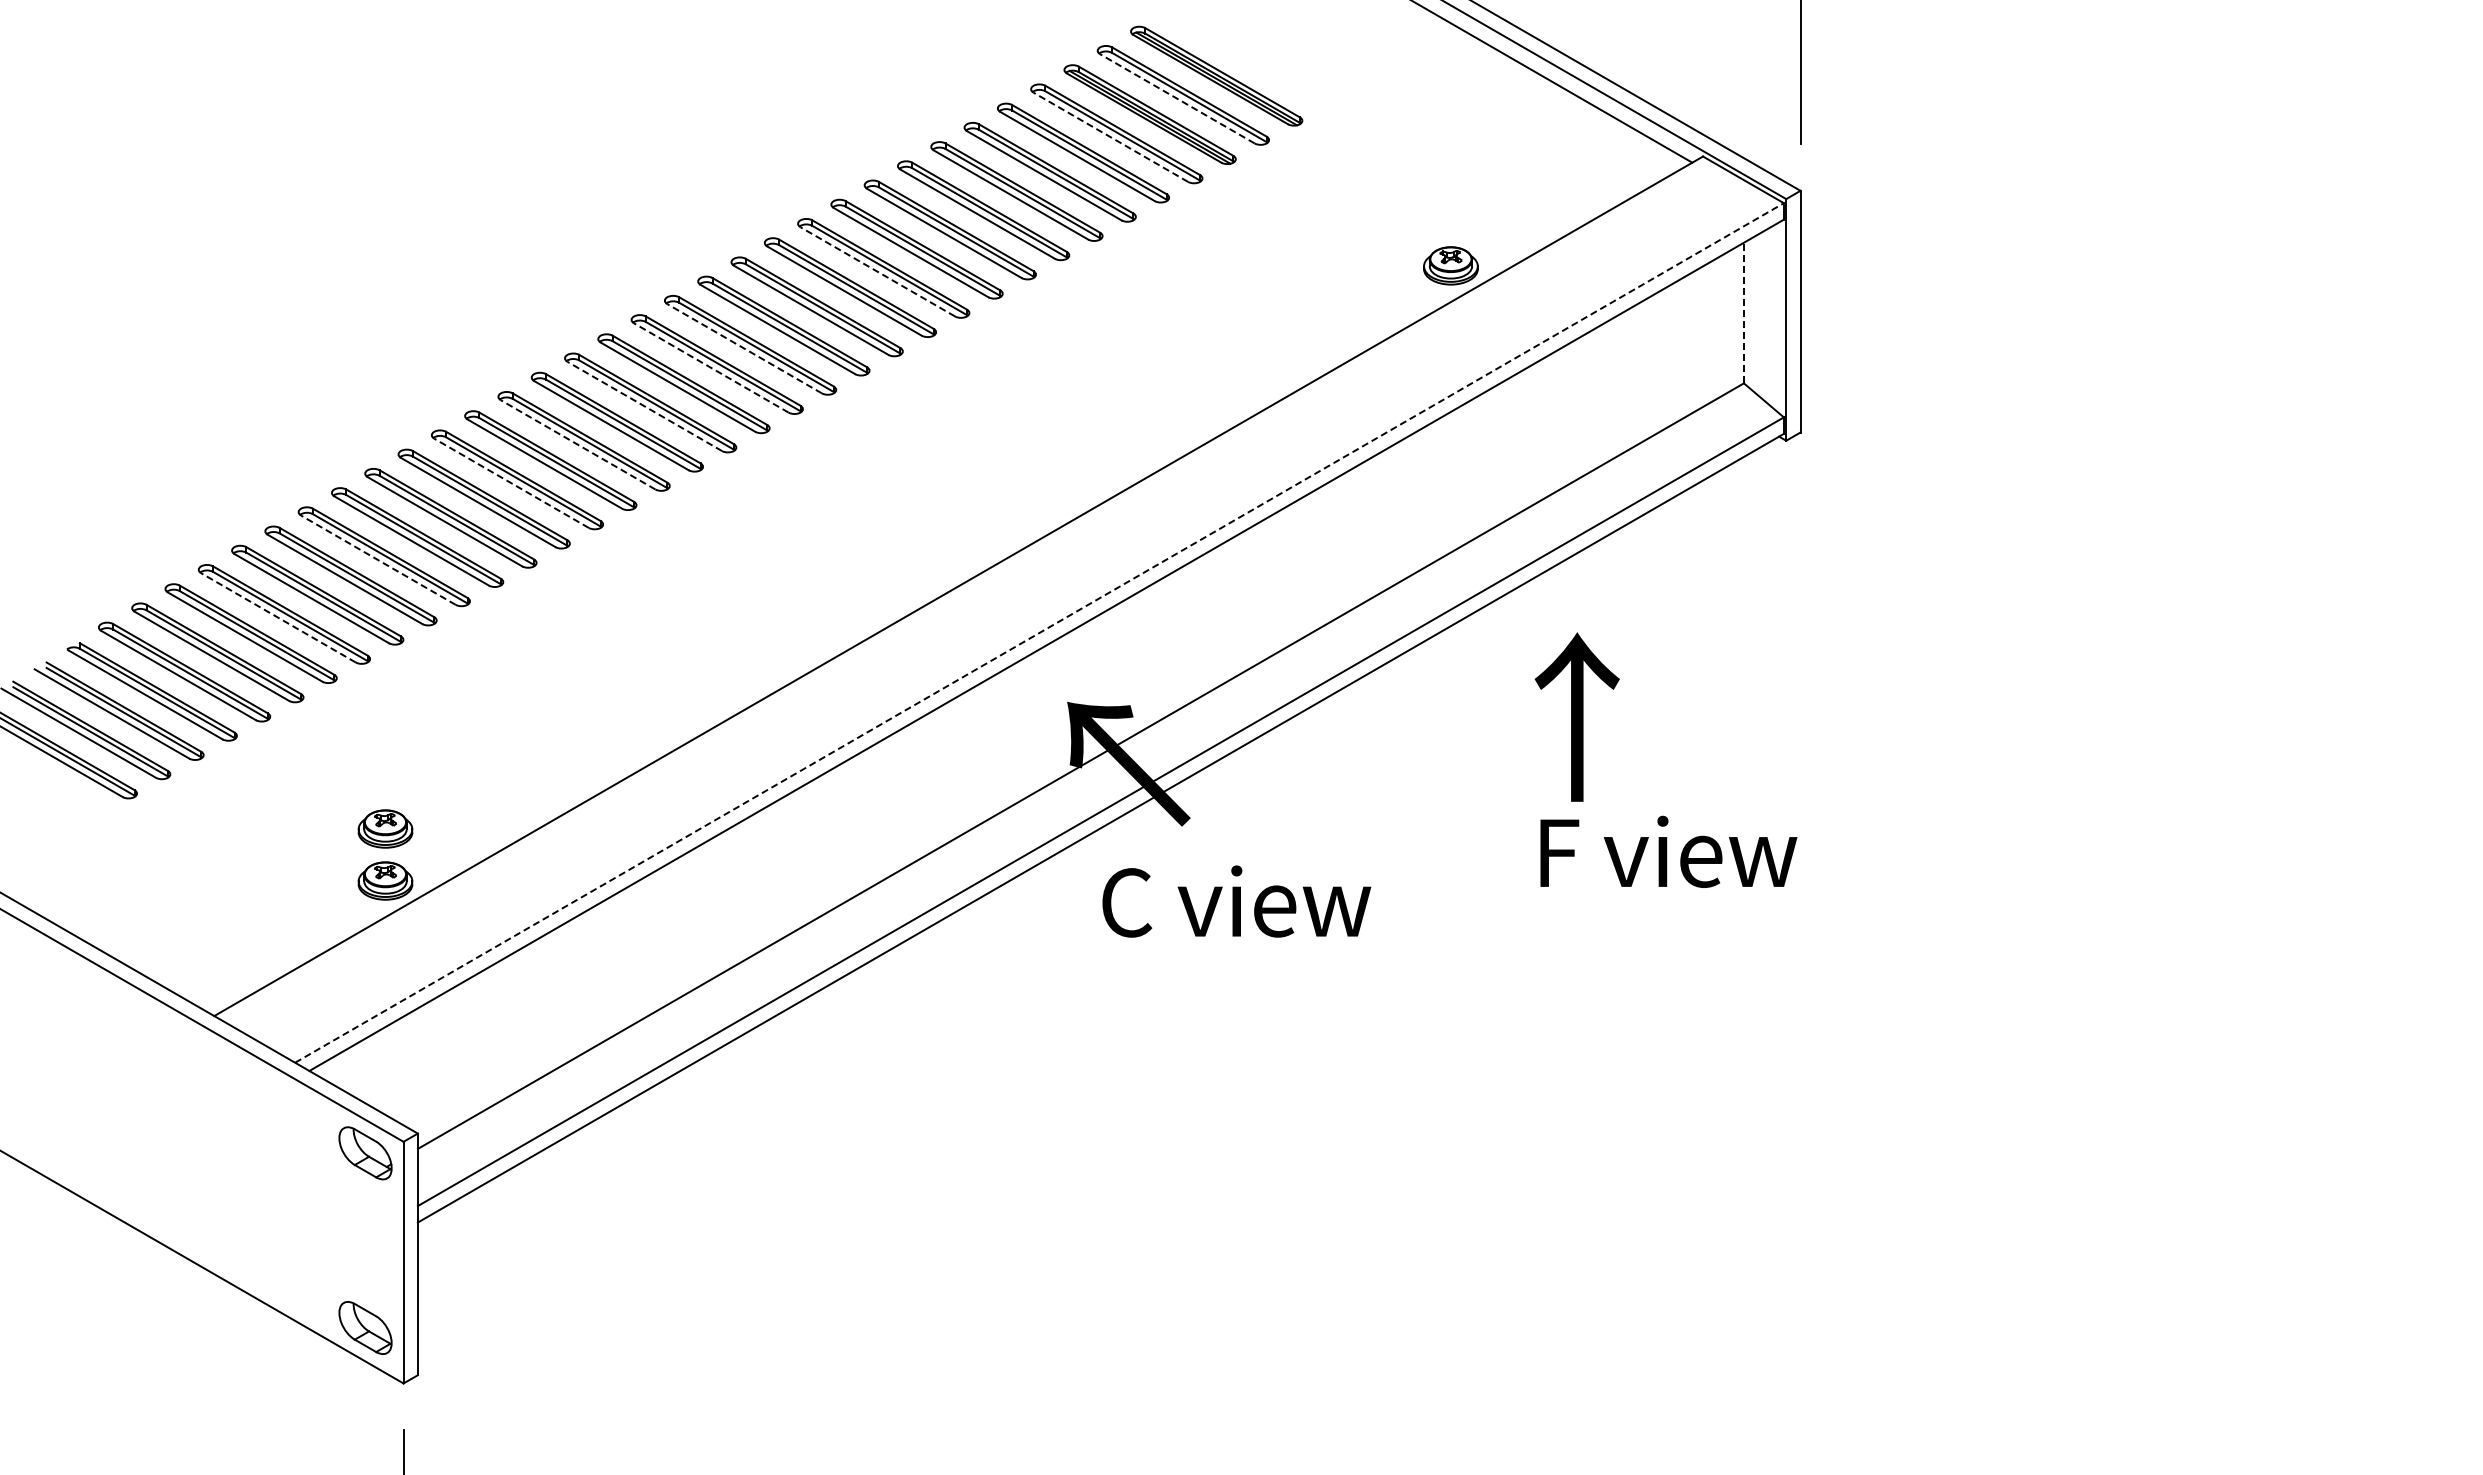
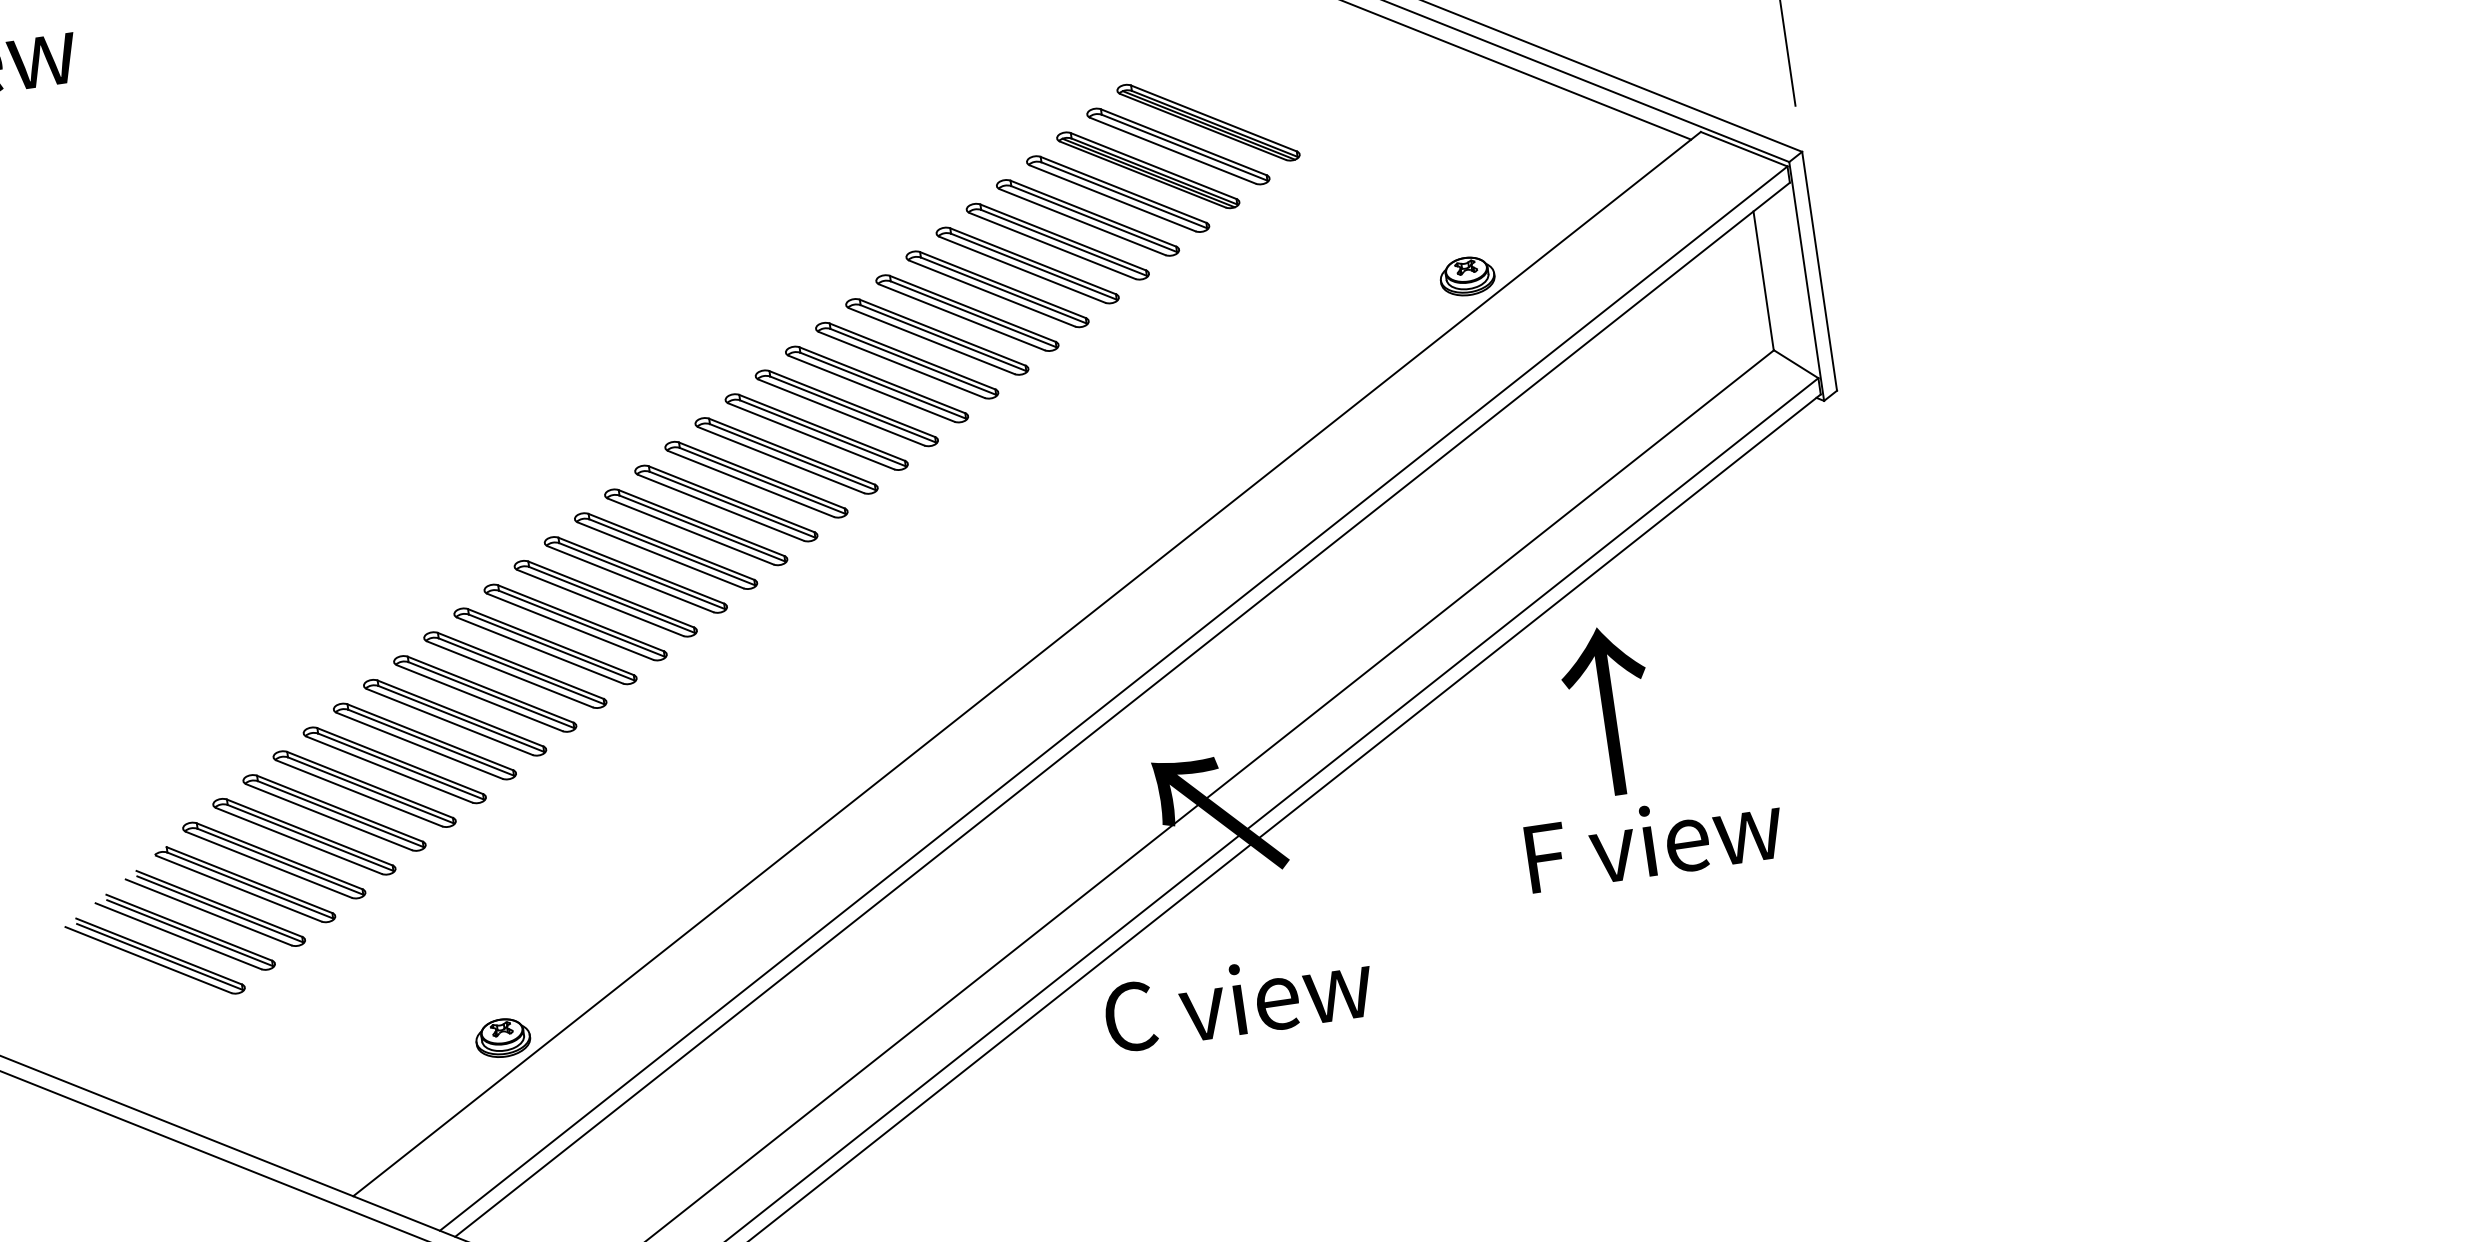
line: (1177, 98) -> (1173, 150), dashed -> solid
line: (1110, 137) -> (1112, 198), dashed -> solid
line: (877, 271) -> (901, 364), dashed -> solid
line: (1743, 312) -> (1763, 280), dashed -> solid
line: (744, 348) -> (781, 459), dashed -> solid
line: (710, 367) -> (750, 483), dashed -> solid
line: (644, 406) -> (690, 531), dashed -> solid
line: (577, 444) -> (629, 578), dashed -> solid
line: (511, 483) -> (570, 627), dashed -> solid
line: (377, 559) -> (448, 721), dashed -> solid
line: (278, 617) -> (359, 793), dashed -> solid
line: (1039, 632) -> (1113, 698), dashed -> solid
text: (1576, 716) -> (1608, 710), moved
part: (385, 828) -> (495, 986), removed
text: (1668, 851) -> (1654, 840), moved
text: (1236, 901) -> (1238, 999), moved

